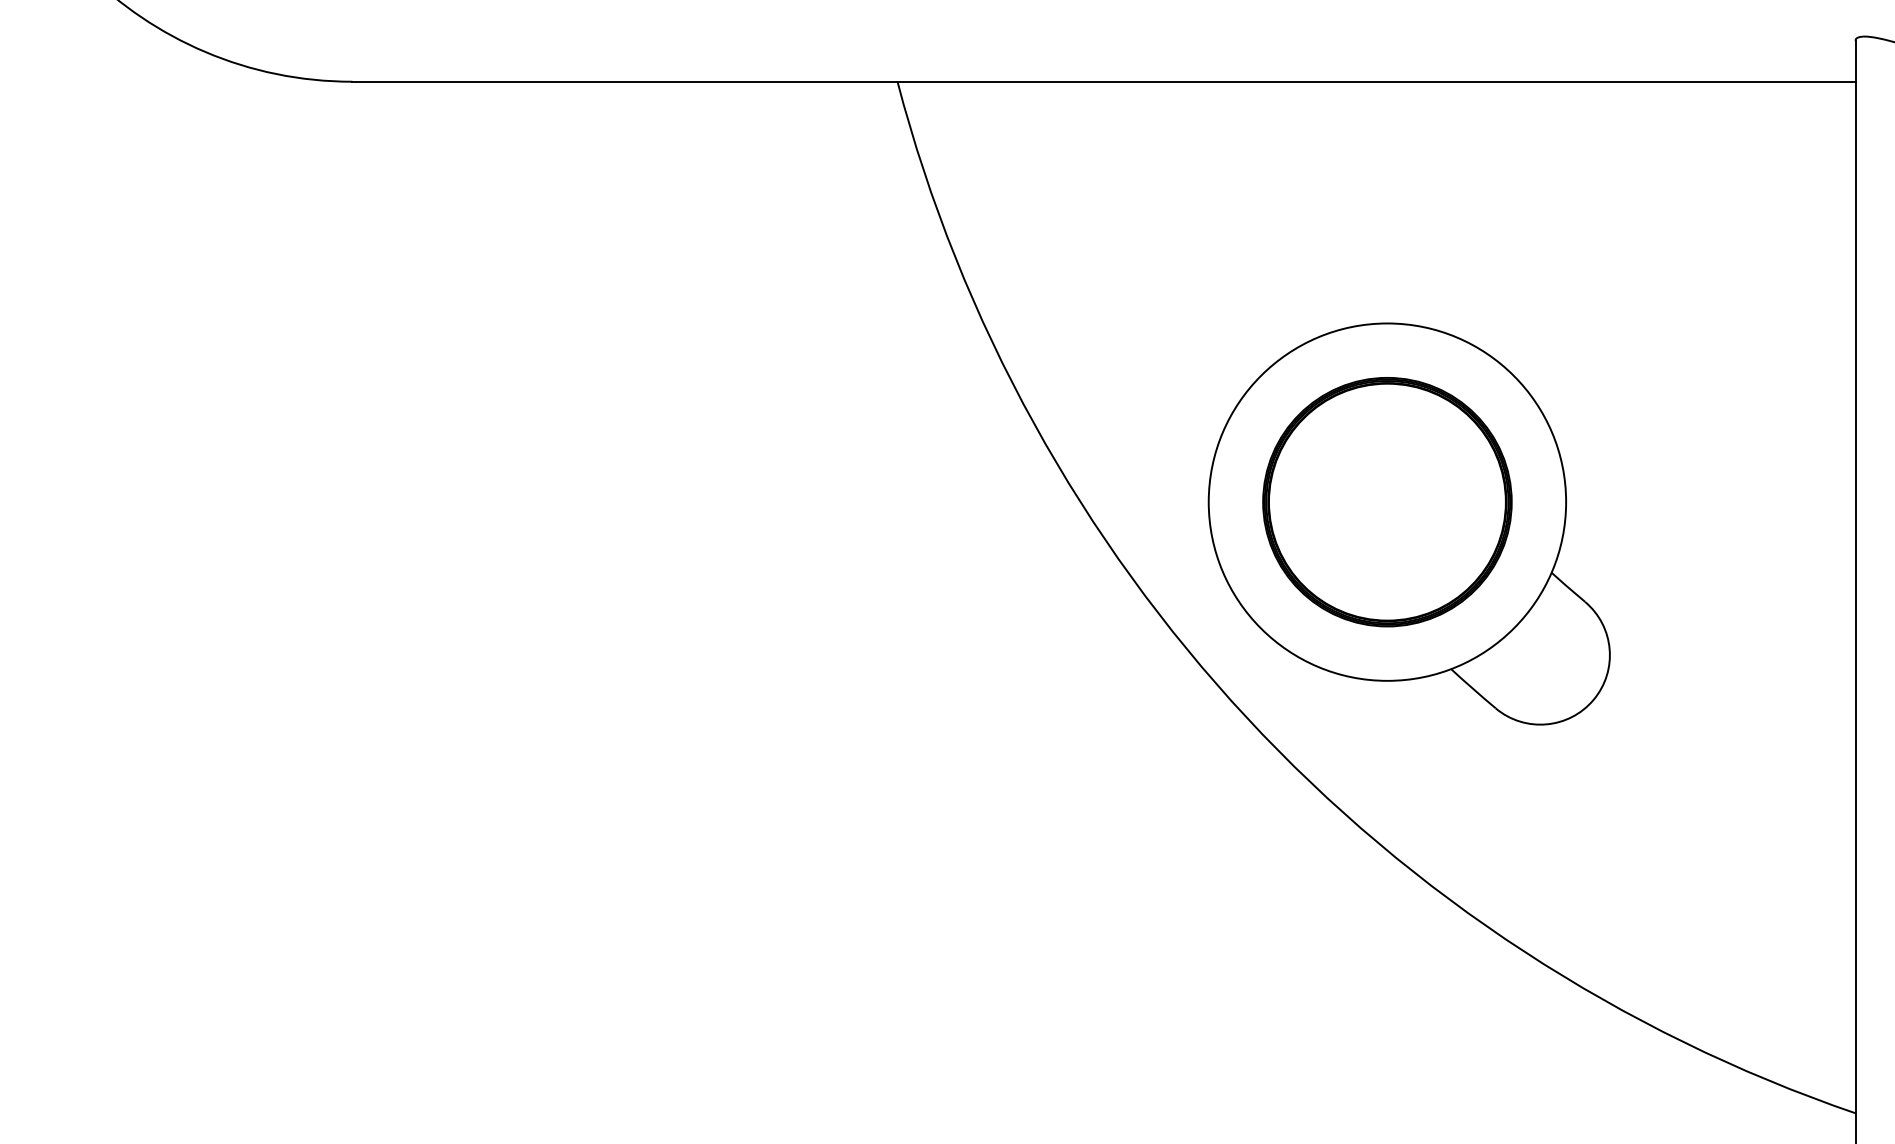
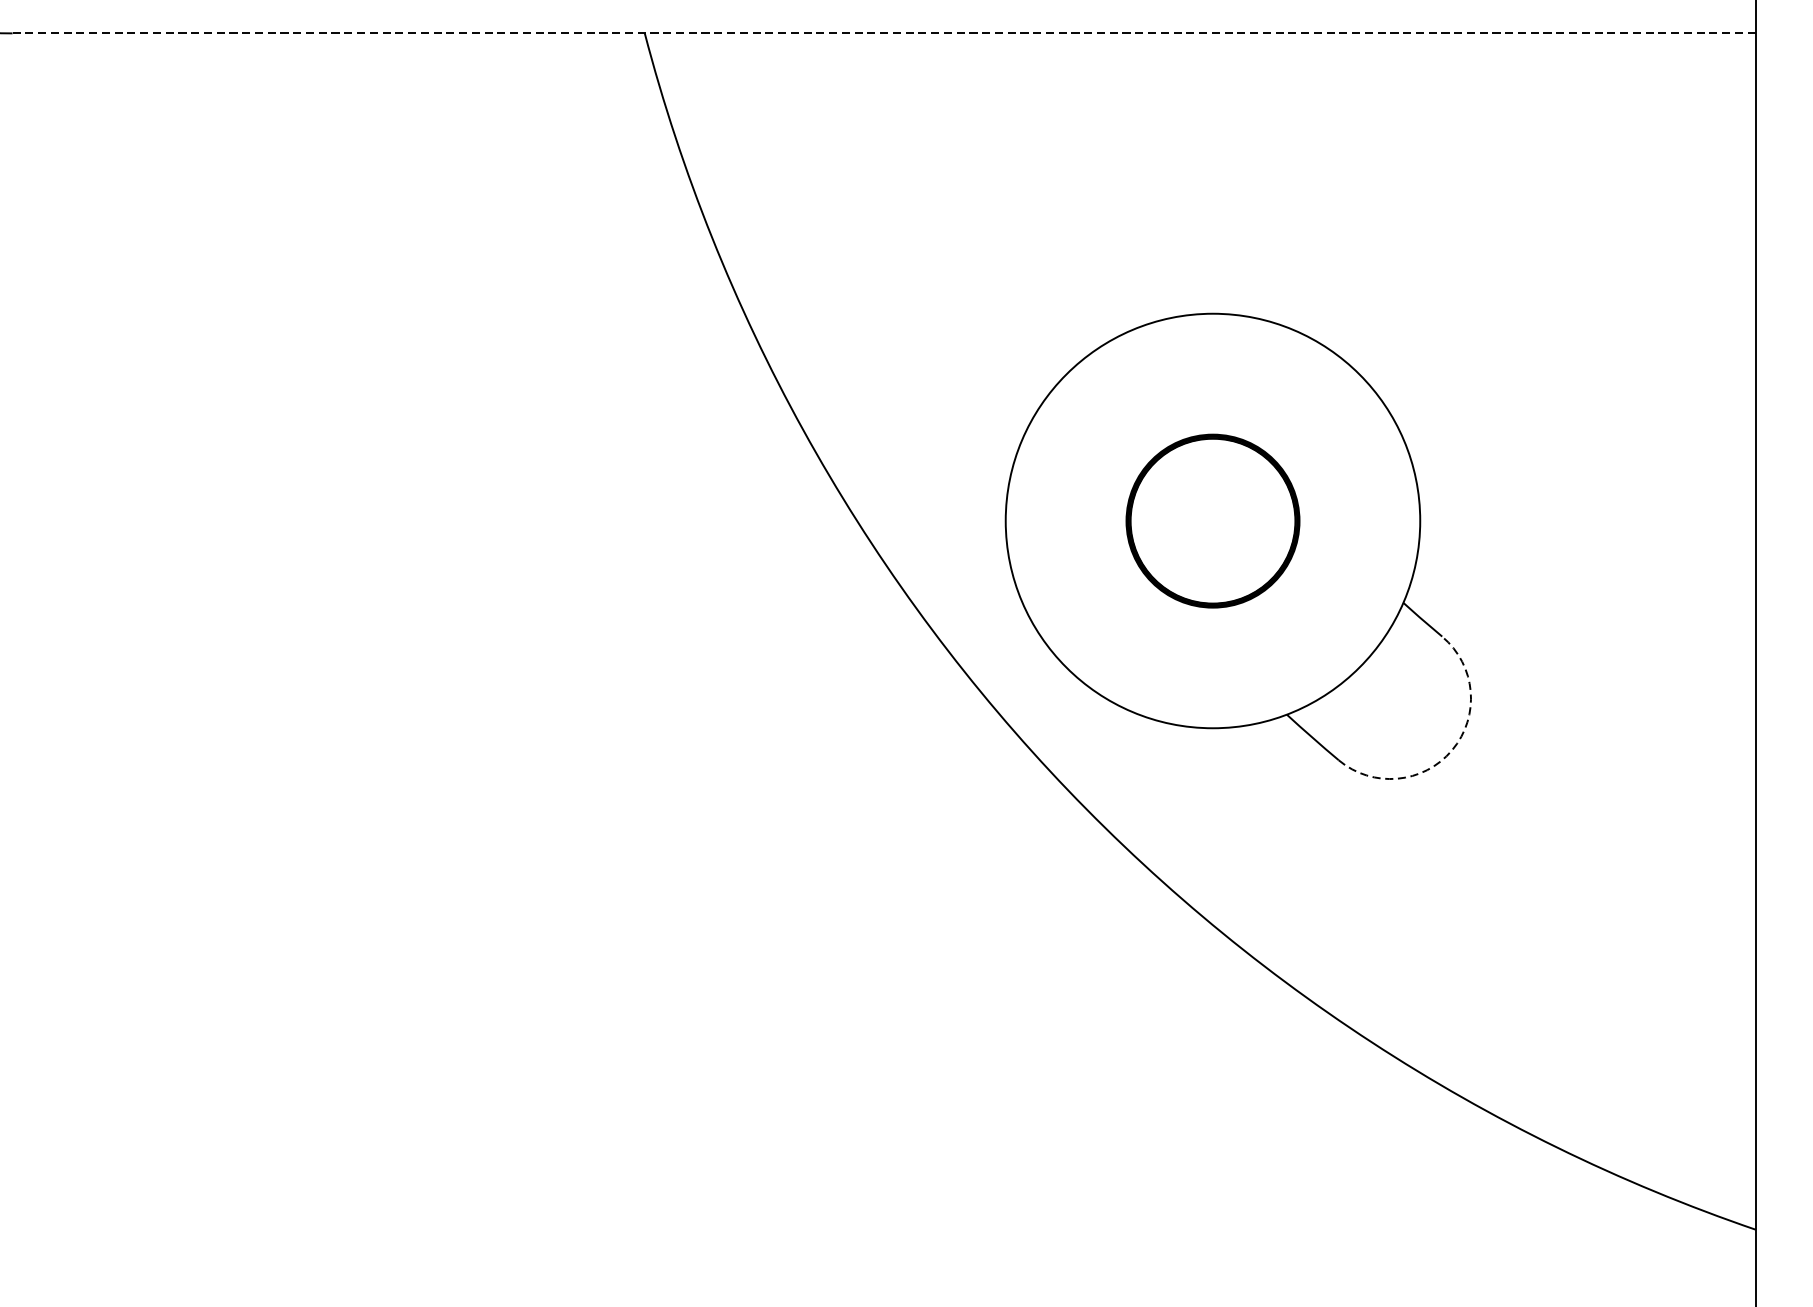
line: (1103, 81) -> (883, 33), solid -> dashed
part: (1387, 502) -> (1213, 521), size x0.6
arc: (1593, 699) -> (1451, 749), solid -> dashed

